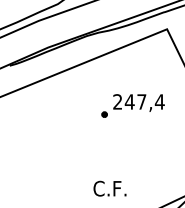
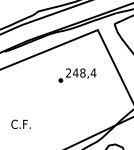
text: (141, 100) -> (82, 72), 247,4 -> 248,4
text: (109, 187) -> (20, 123), moved

